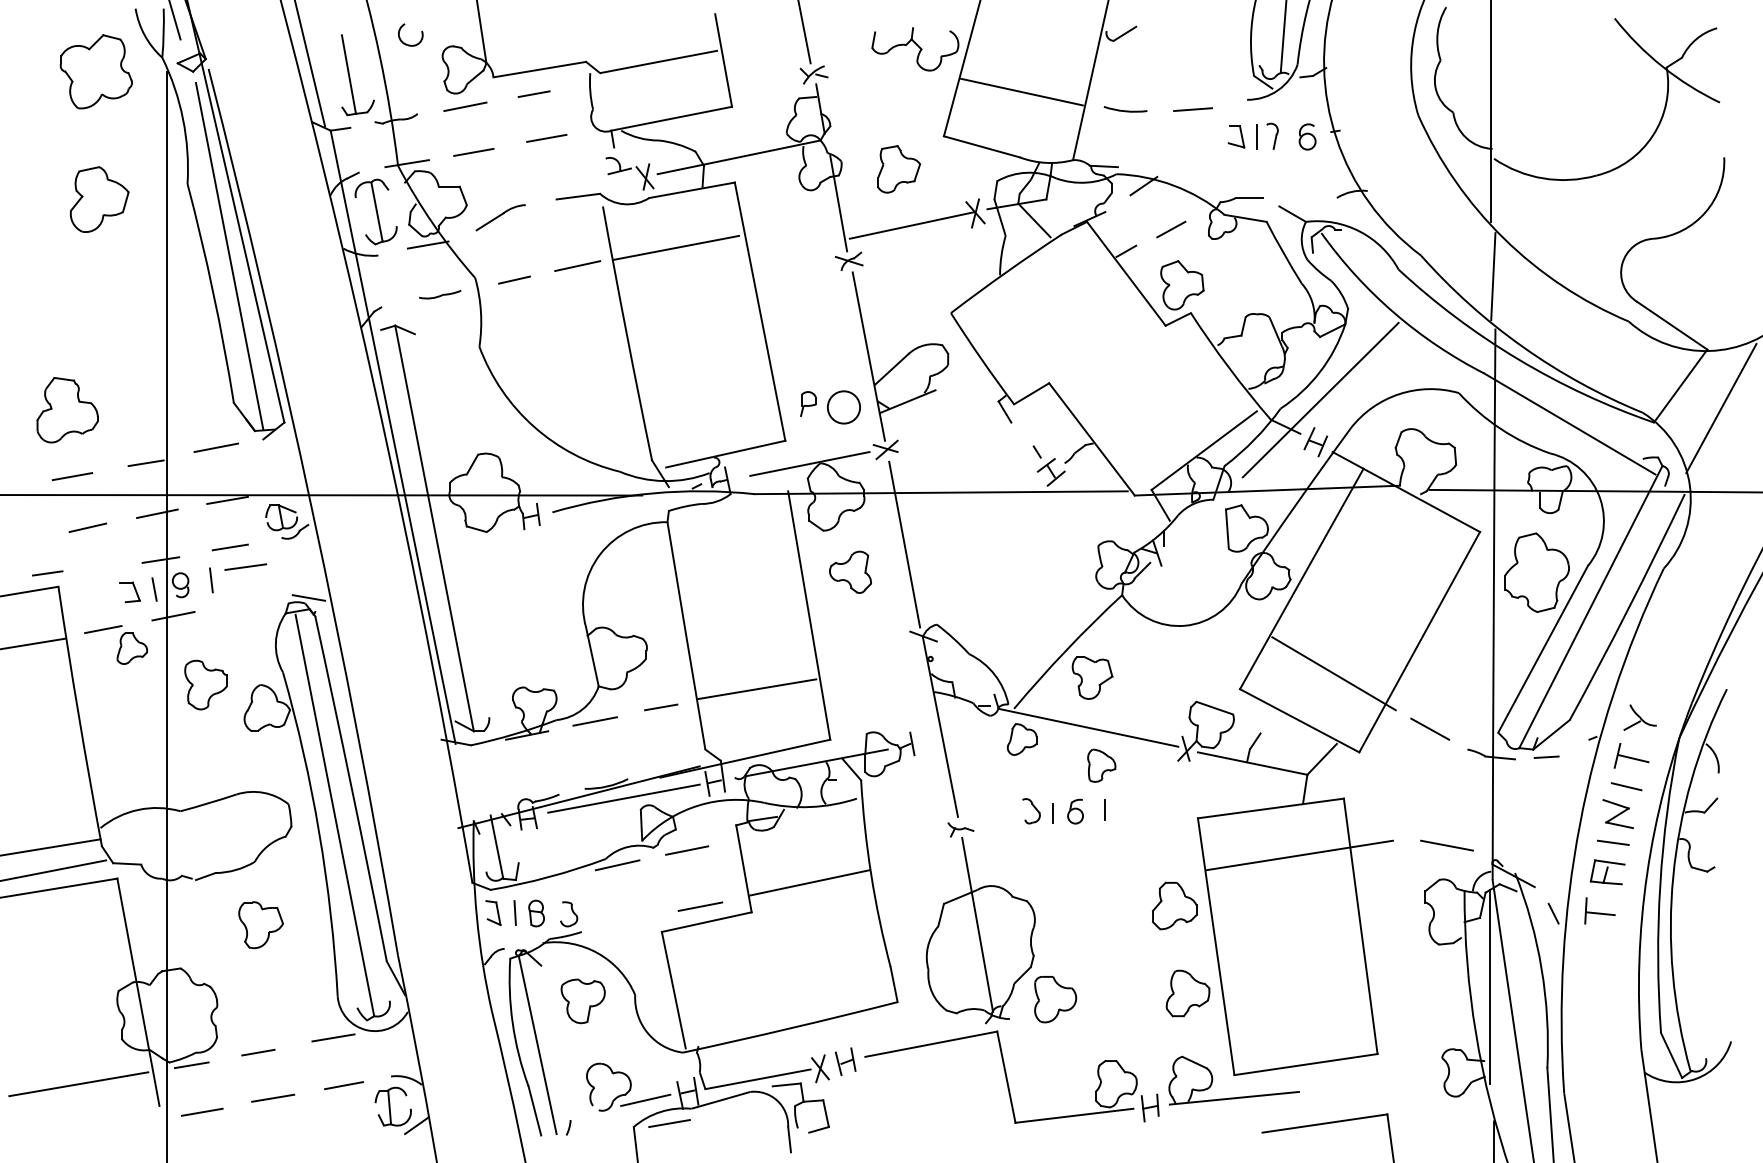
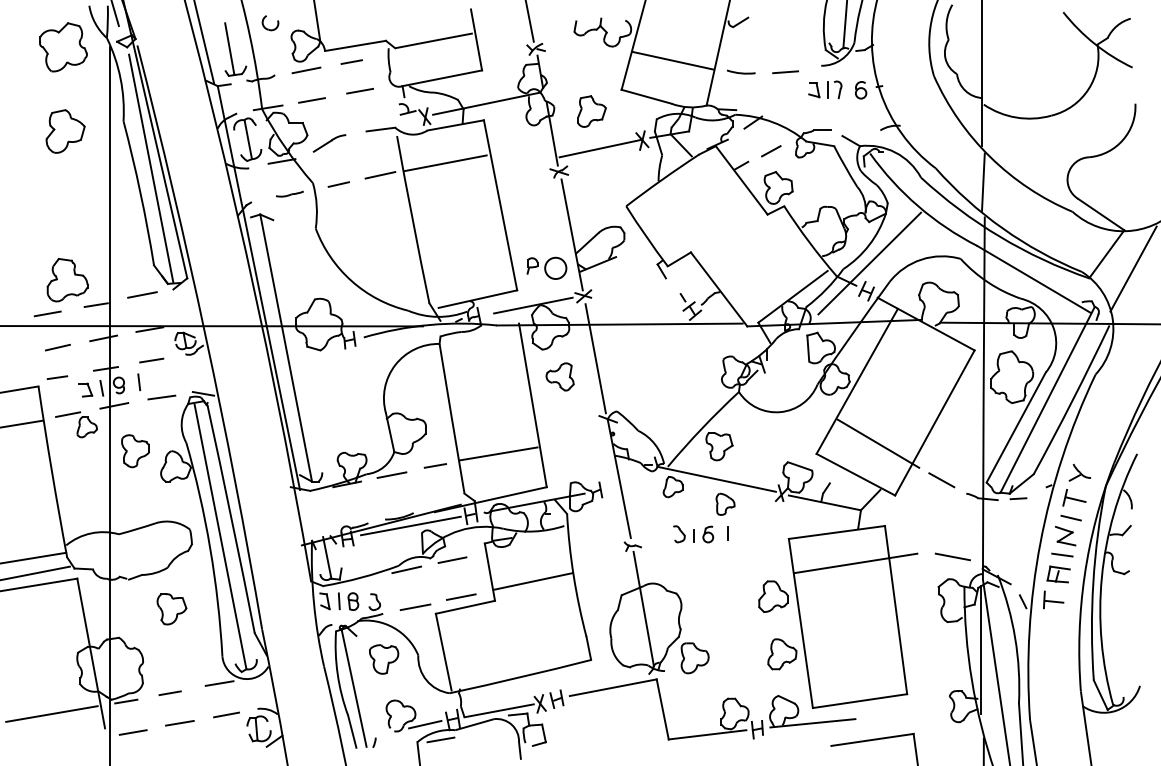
part: (67, 410) -> (67, 280), moved
line: (245, 567) -> (161, 397), moved
line: (47, 573) -> (57, 377), moved
line: (630, 922) -> (415, 607), added

